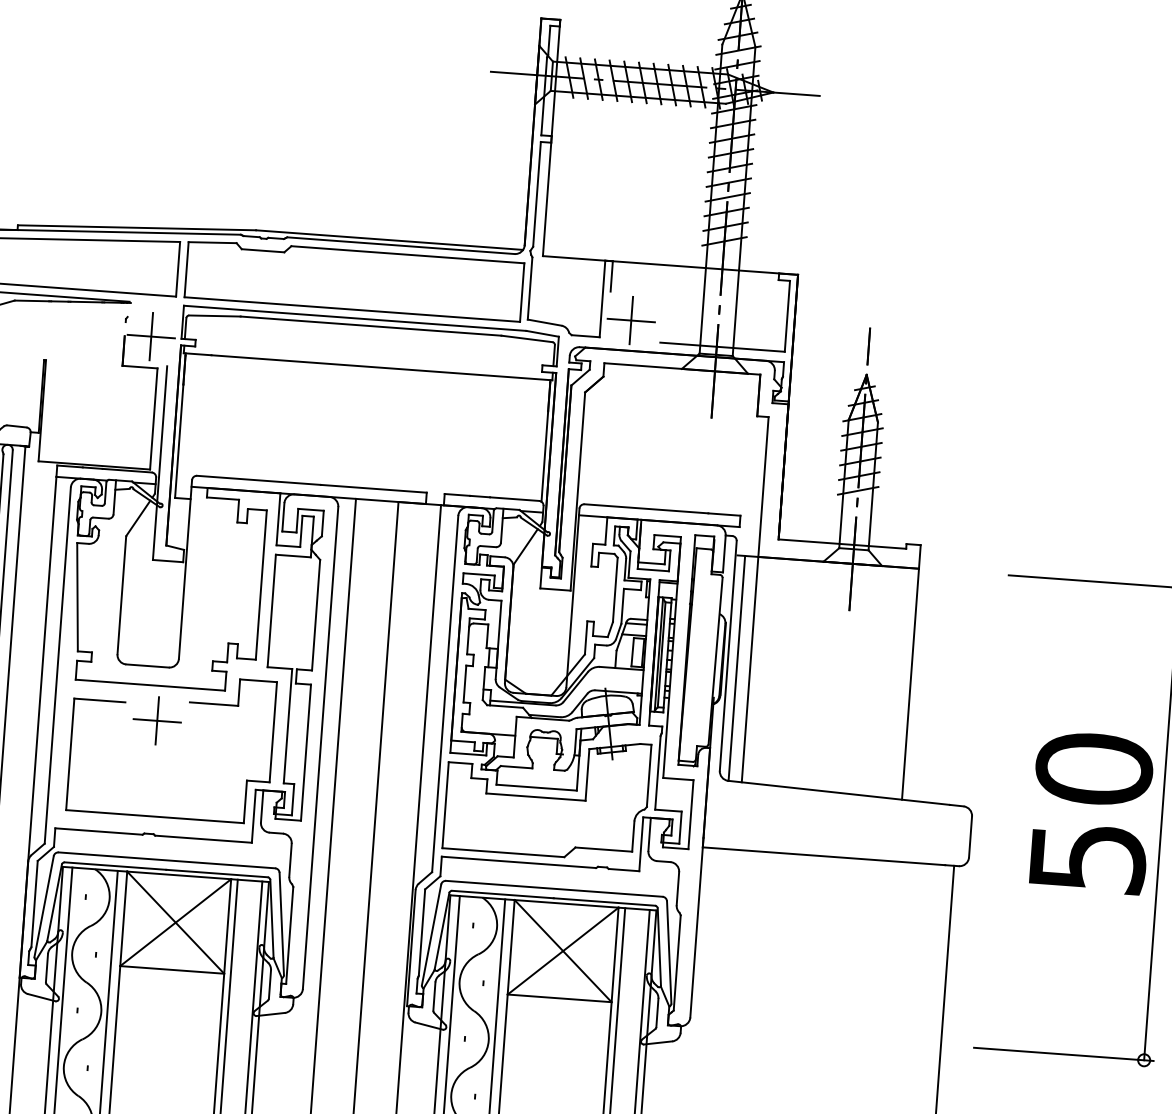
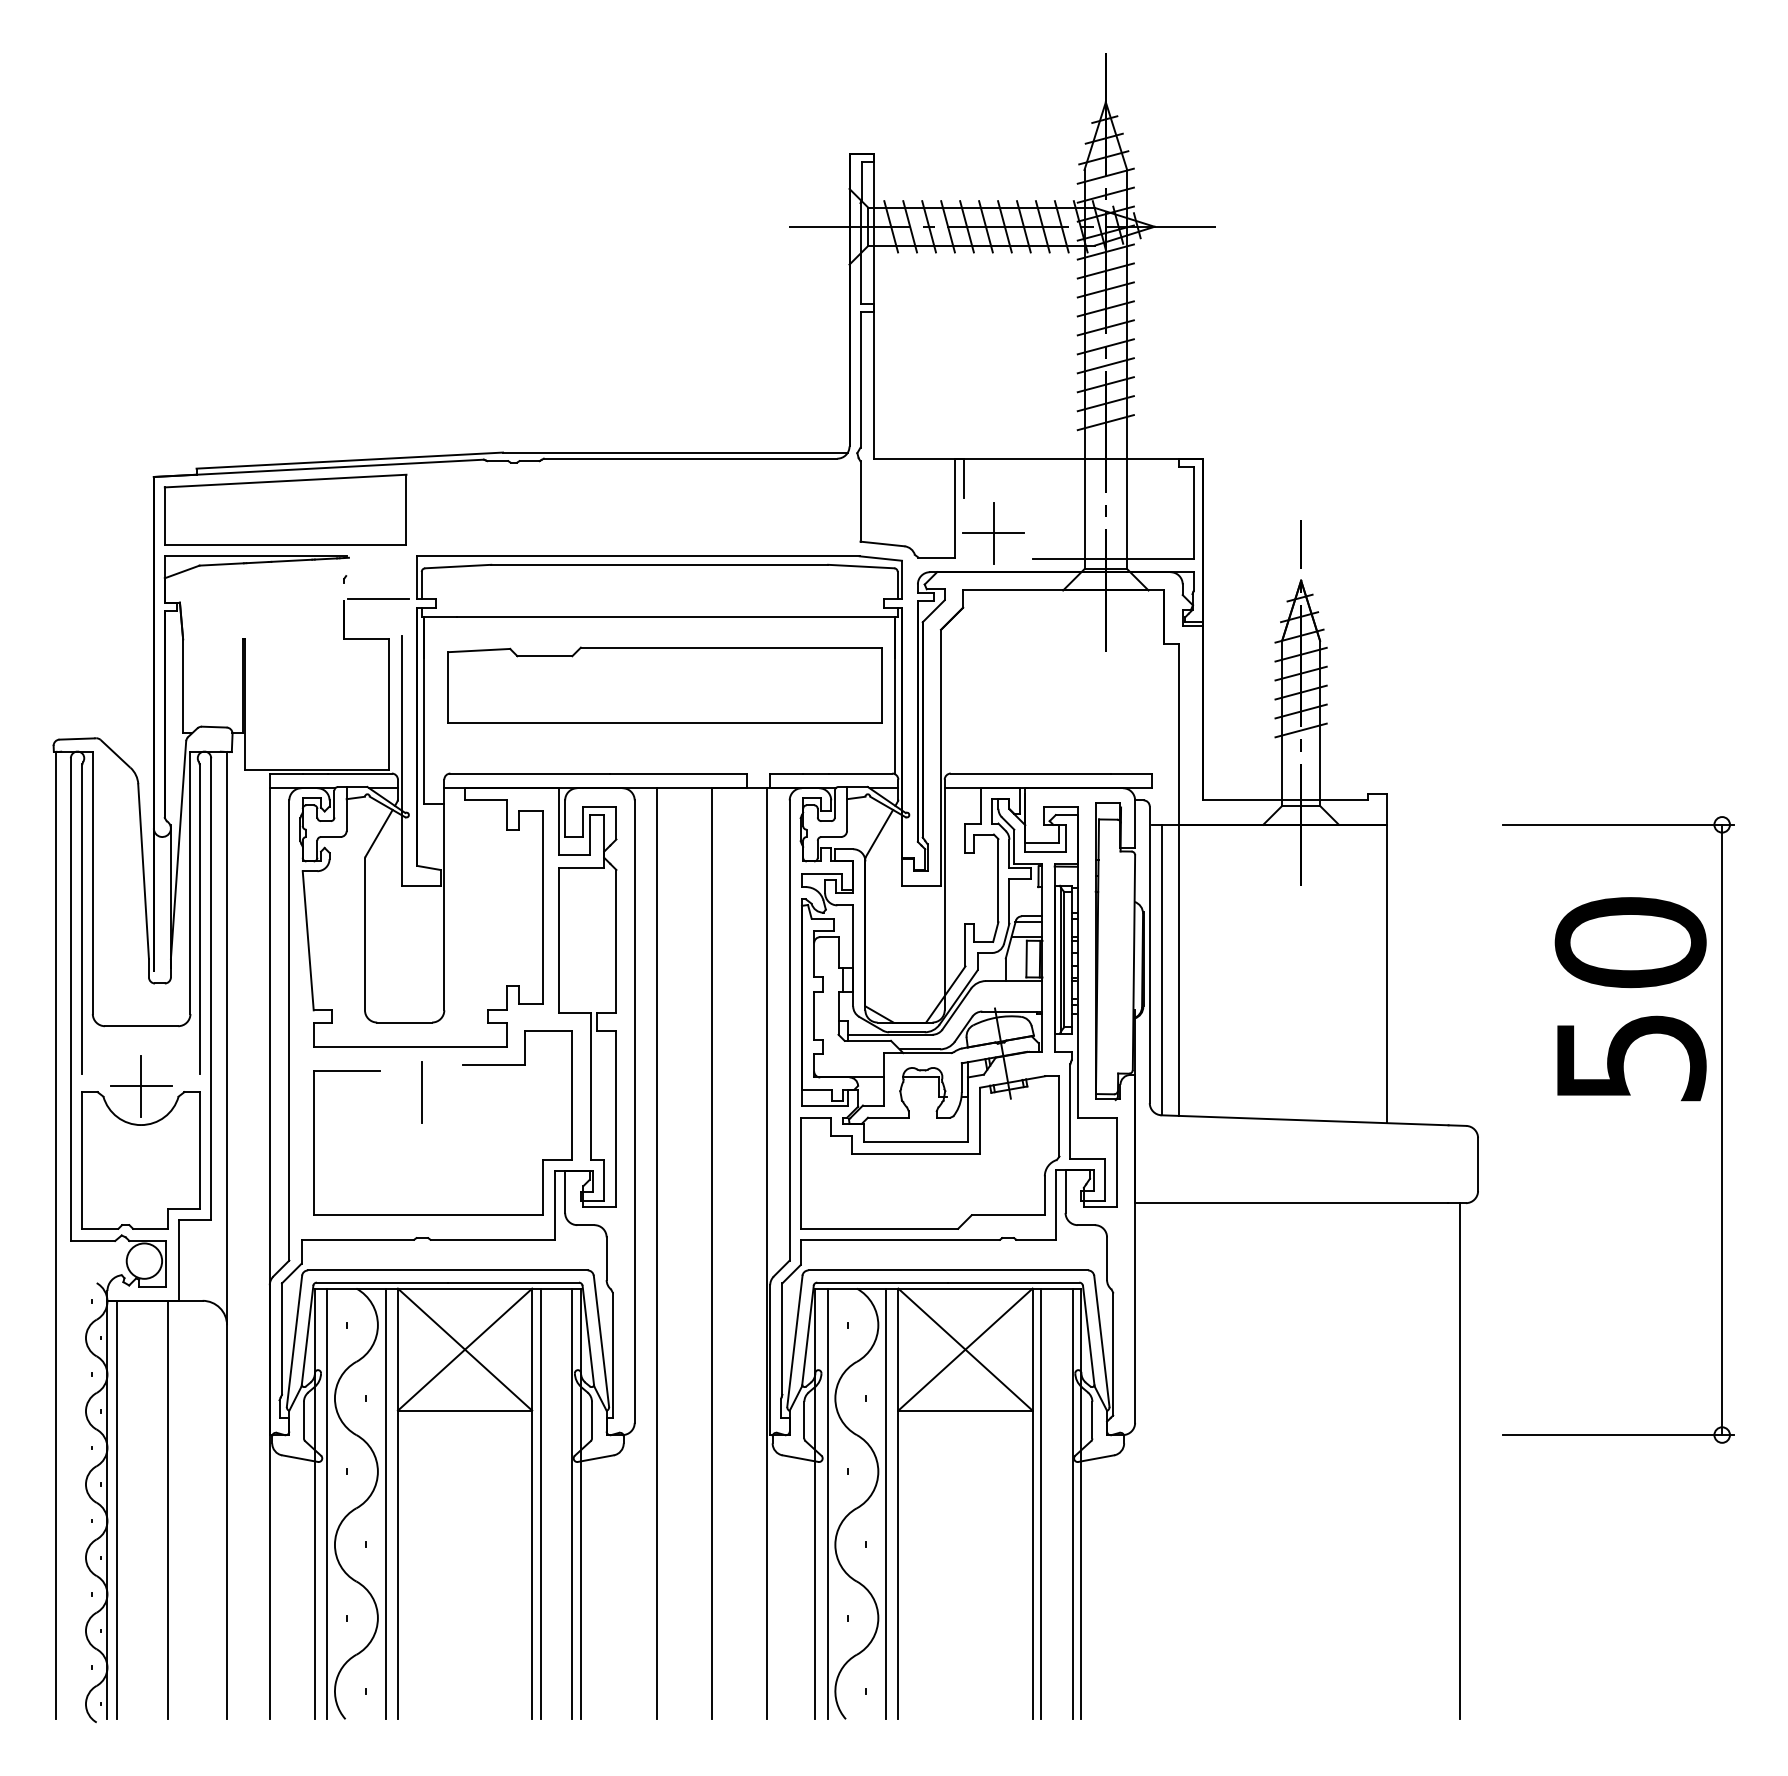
part: (354, 279) -> (664, 684), moved
line: (151, 336) -> (378, 598), removed
line: (156, 721) -> (421, 1092), removed
text: (1090, 813) -> (1630, 999), moved

